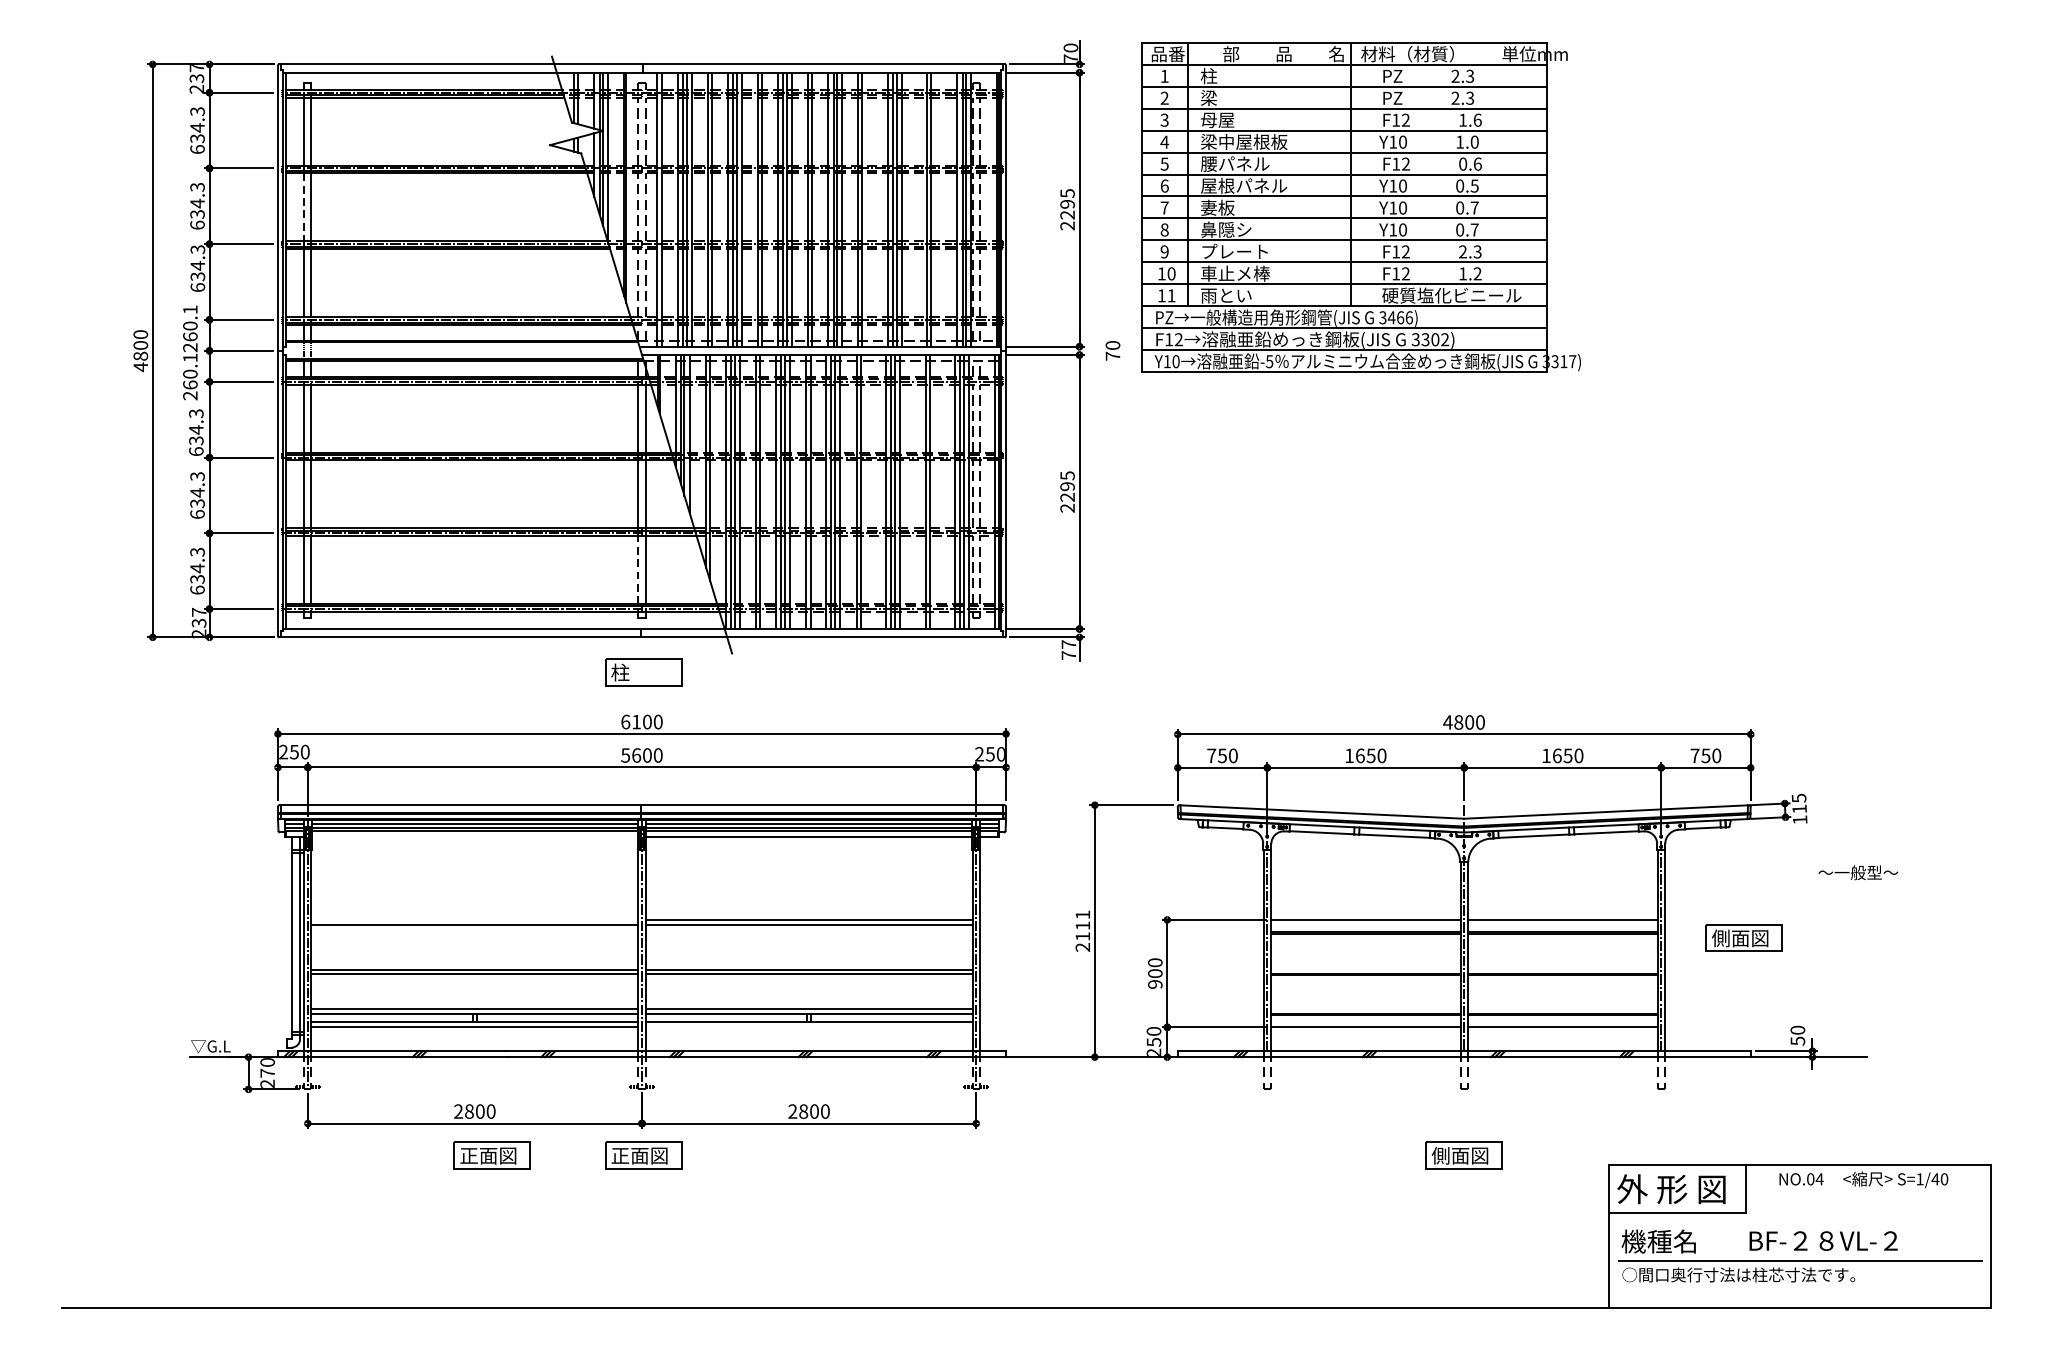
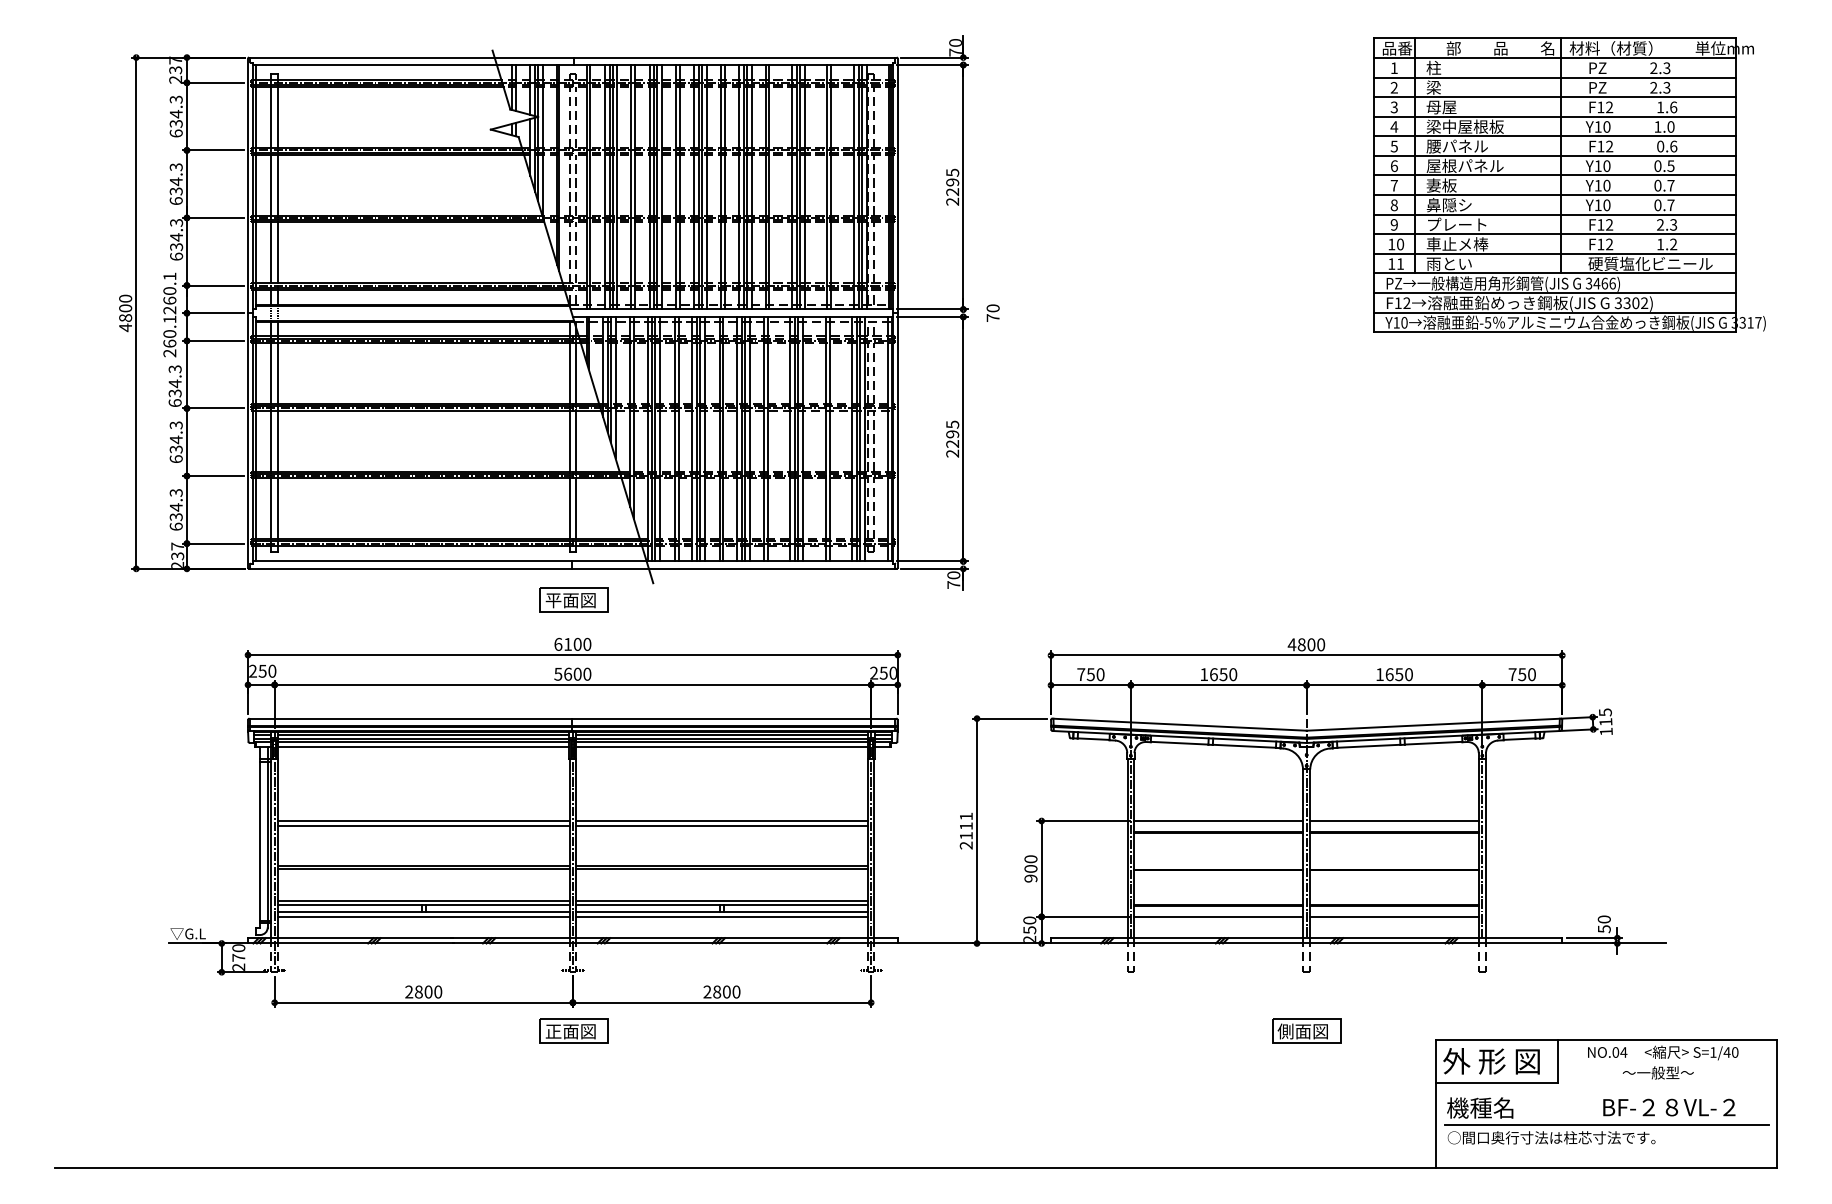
part: (1360, 206) -> (1569, 184), moved
line: (304, 207) -> (271, 185), dashed -> solid
line: (638, 569) -> (569, 508), dashed -> solid
text: (1068, 644) -> (953, 575), 77 -> 70
text: (639, 672) -> (570, 600), 柱 -> 平面図
line: (474, 837) -> (423, 747), added
text: (1857, 872) -> (1657, 1072), moved
line: (474, 919) -> (423, 820), added
part: (1744, 937) -> (1556, 836), removed
line: (808, 1026) -> (721, 916), added
part: (491, 1154) -> (438, 1030), removed
text: (1823, 1240) -> (1669, 1107), moved

